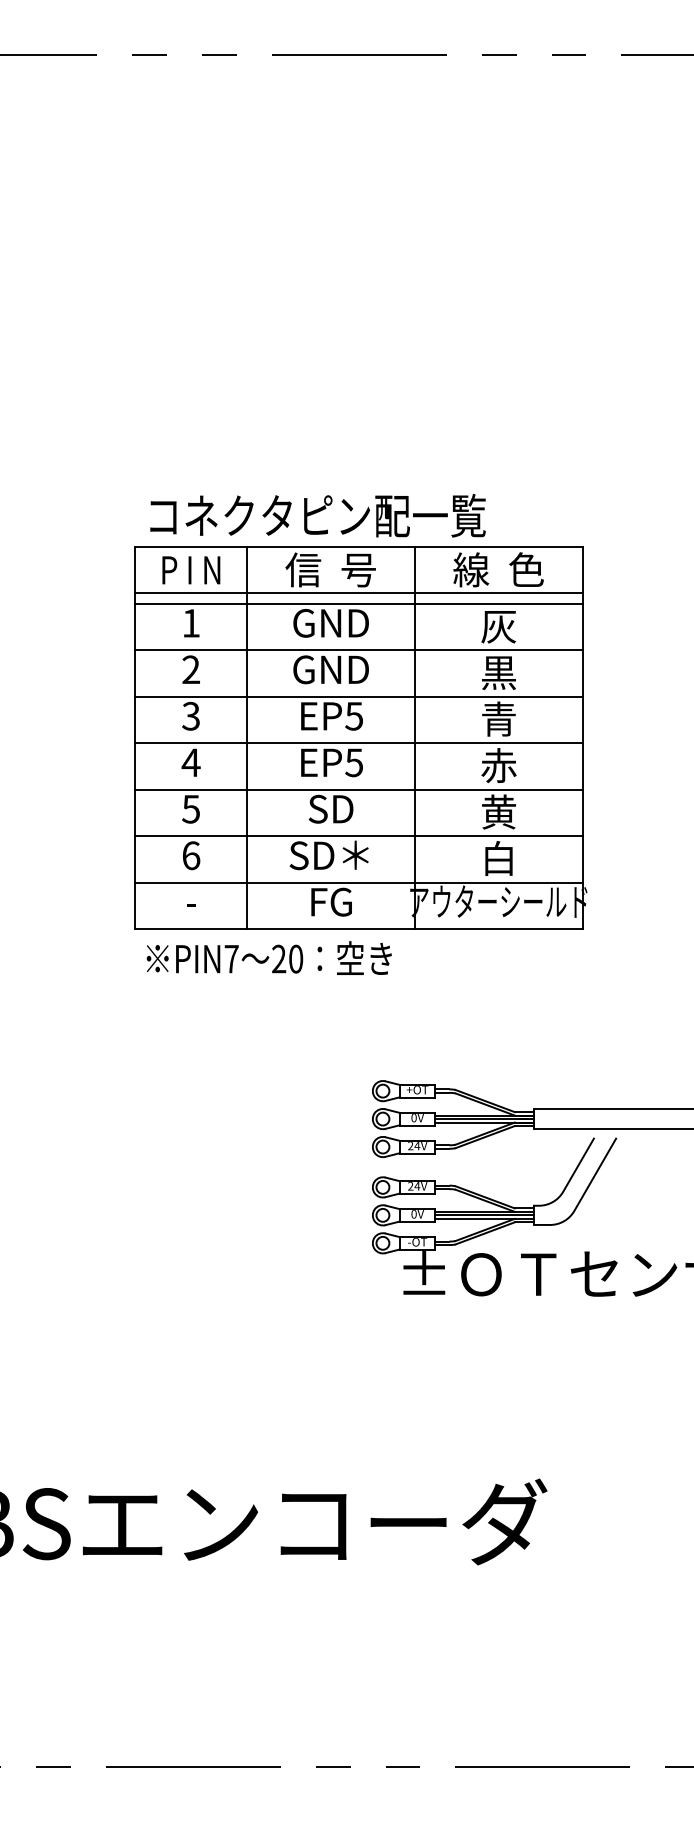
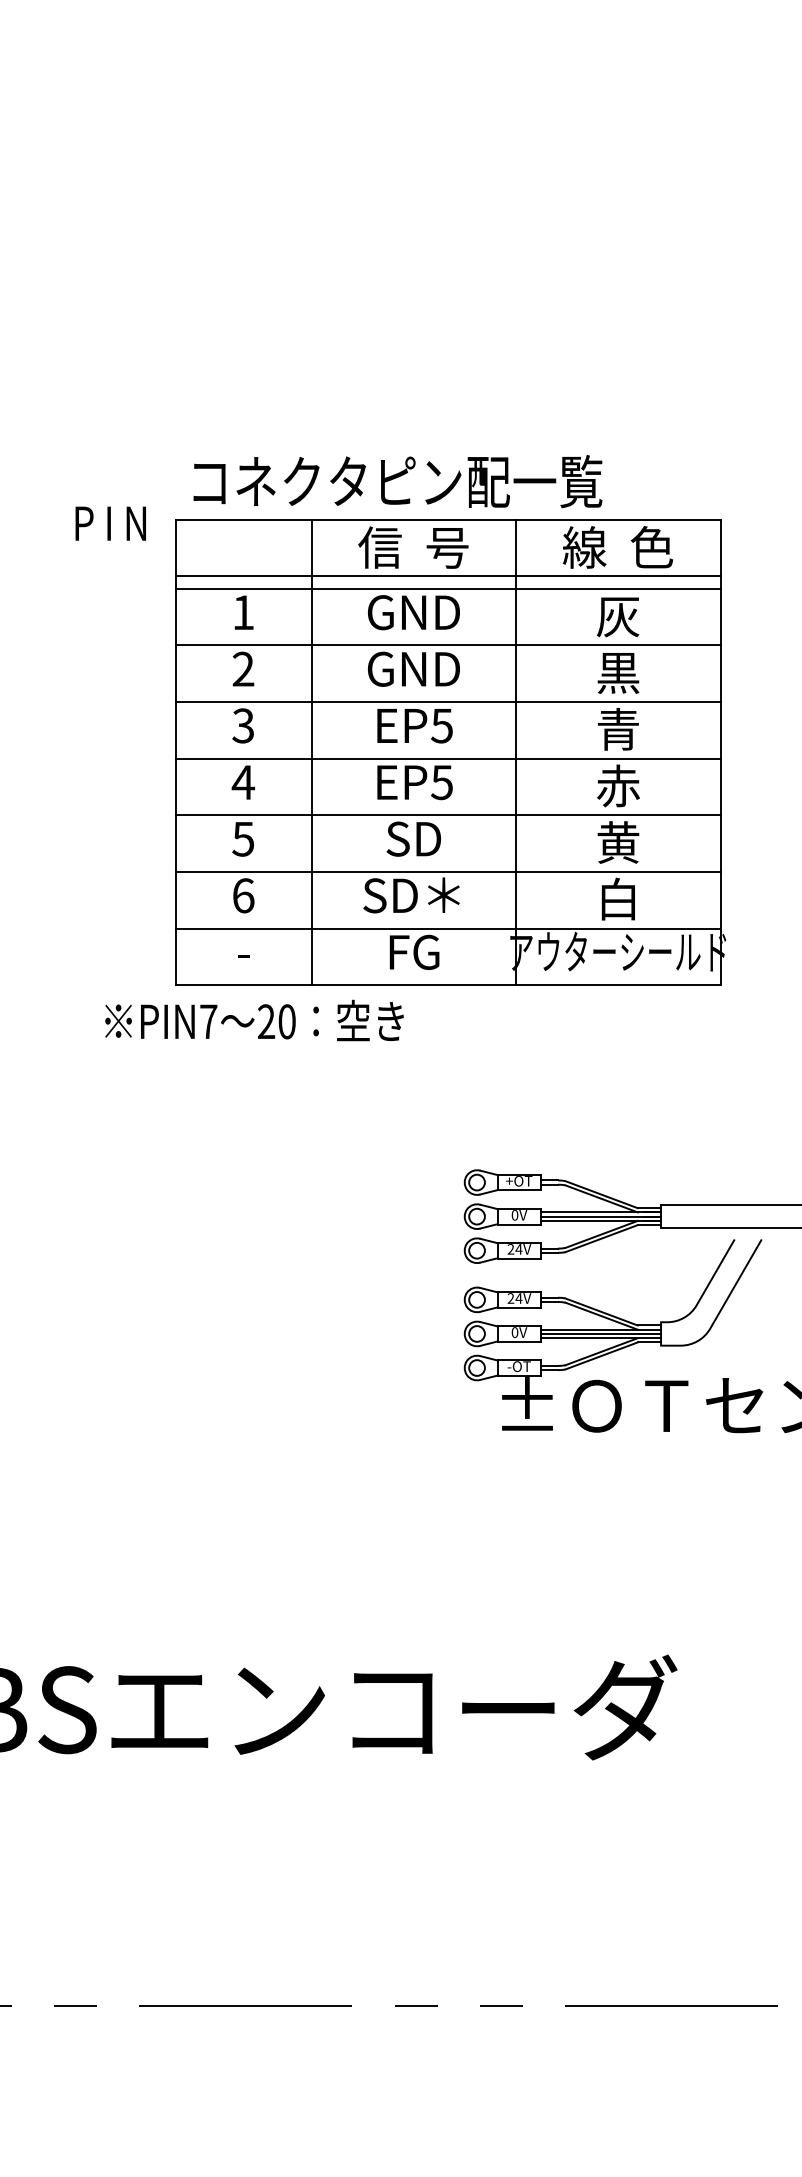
text: (191, 570) -> (110, 523), moved
text: (268, 957) -> (253, 1019), moved

